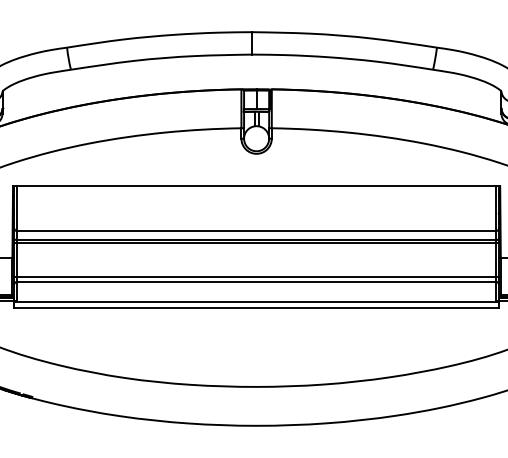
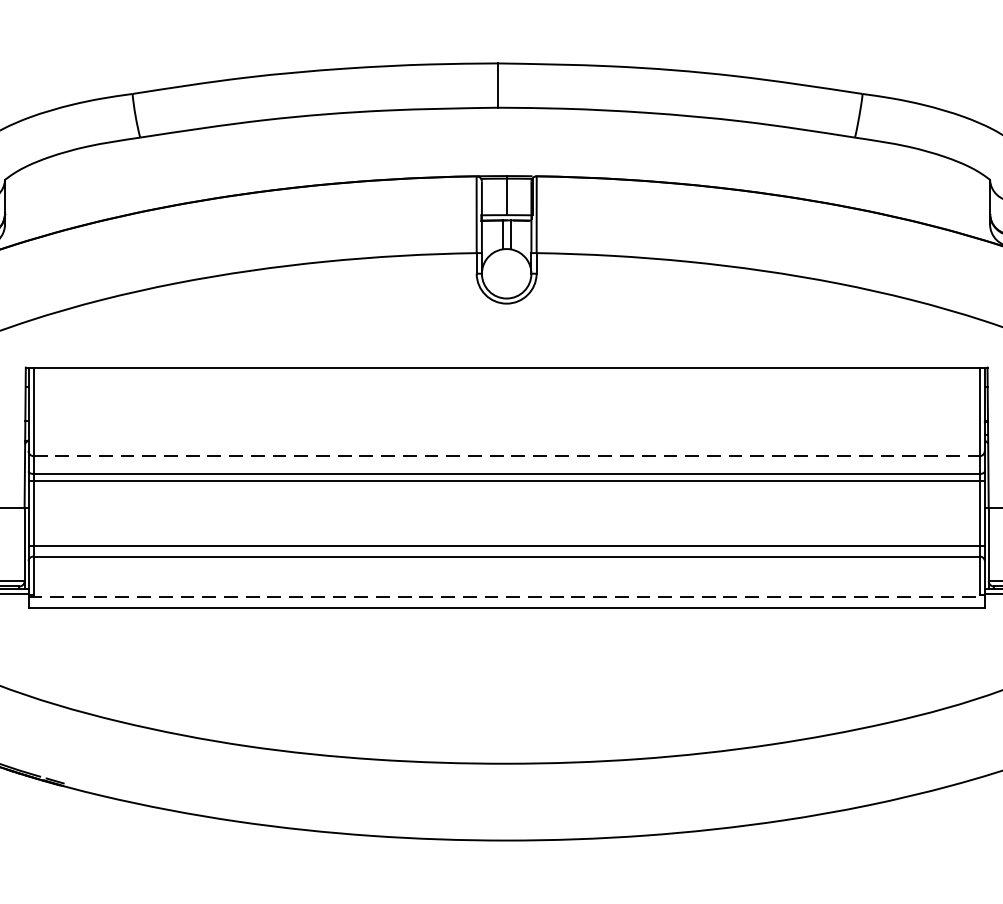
line: (256, 231) -> (506, 456), solid -> dashed
line: (257, 302) -> (508, 597), solid -> dashed

